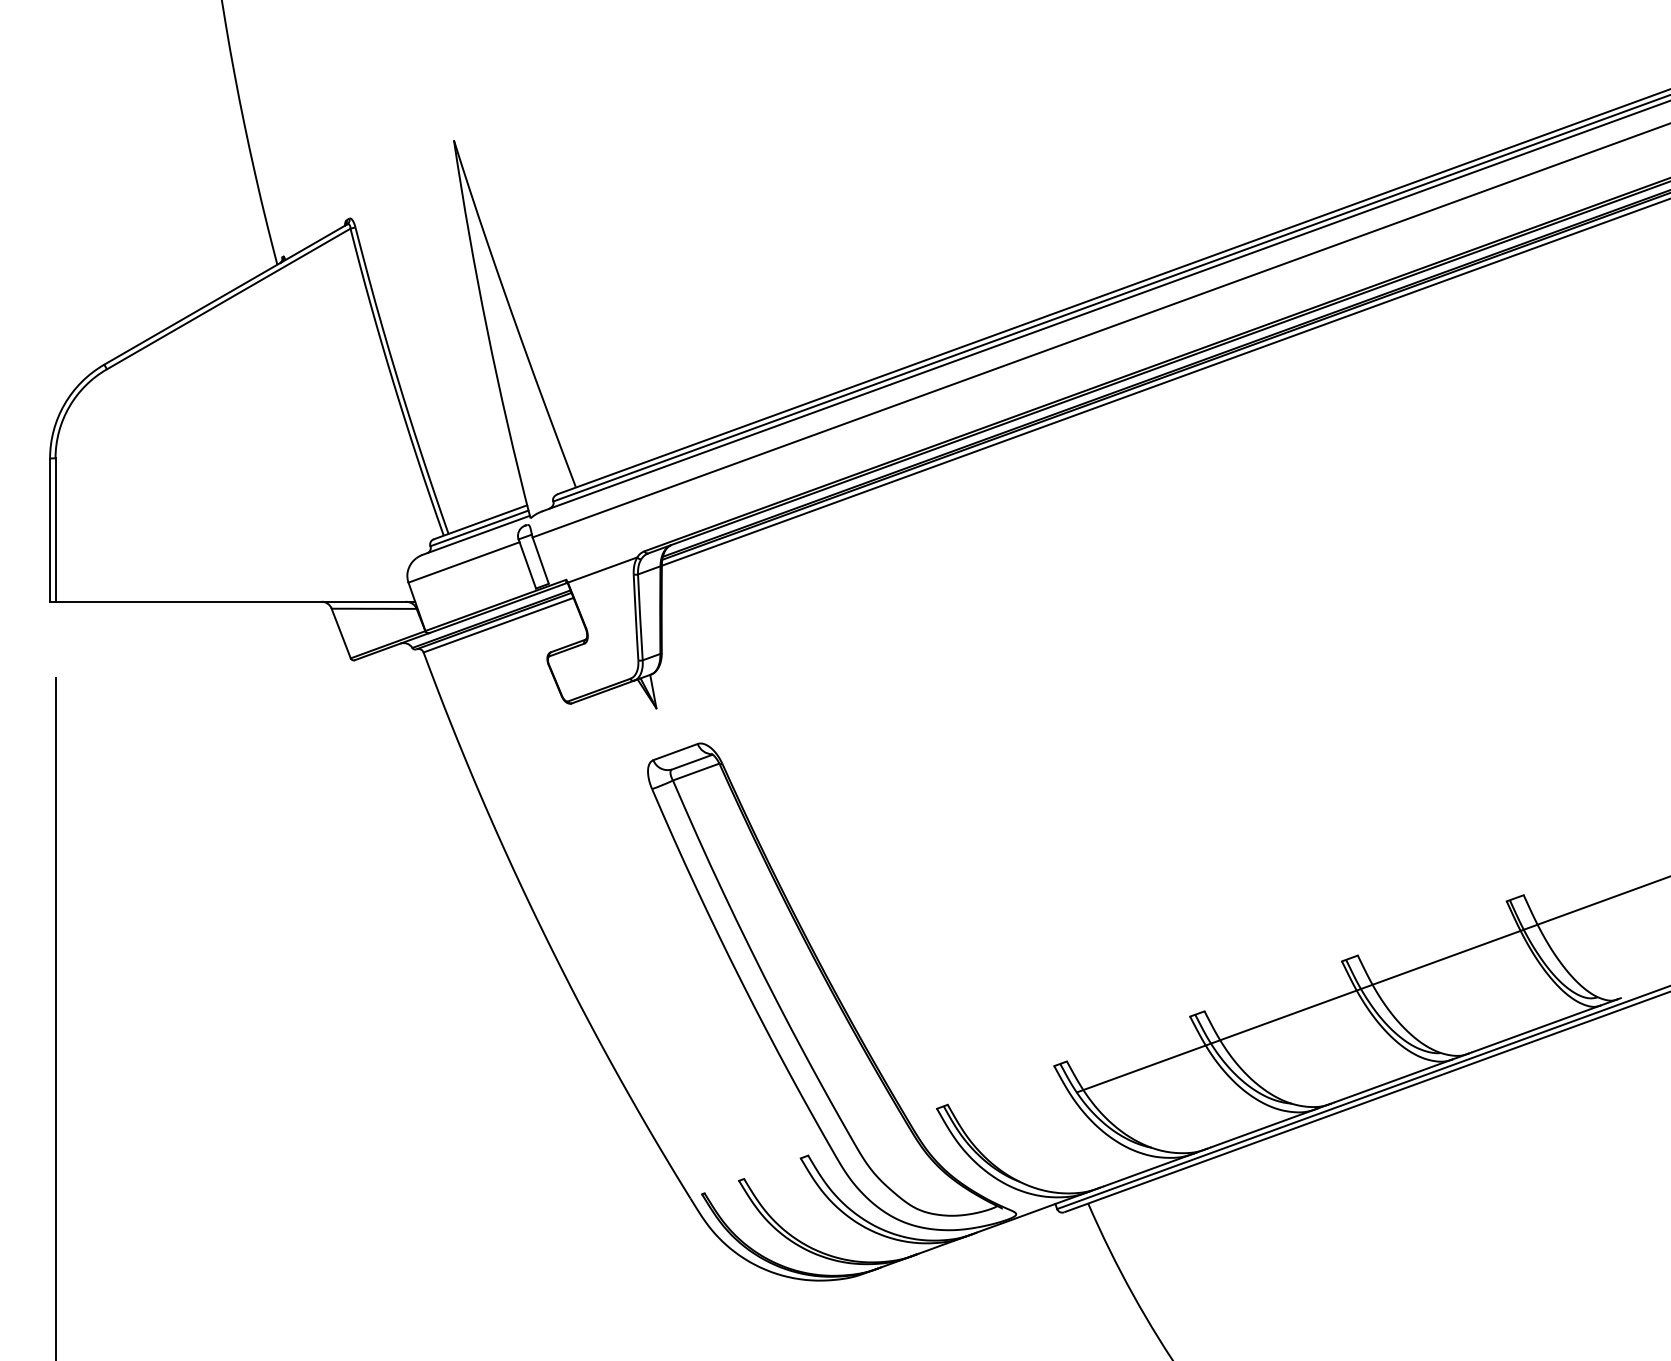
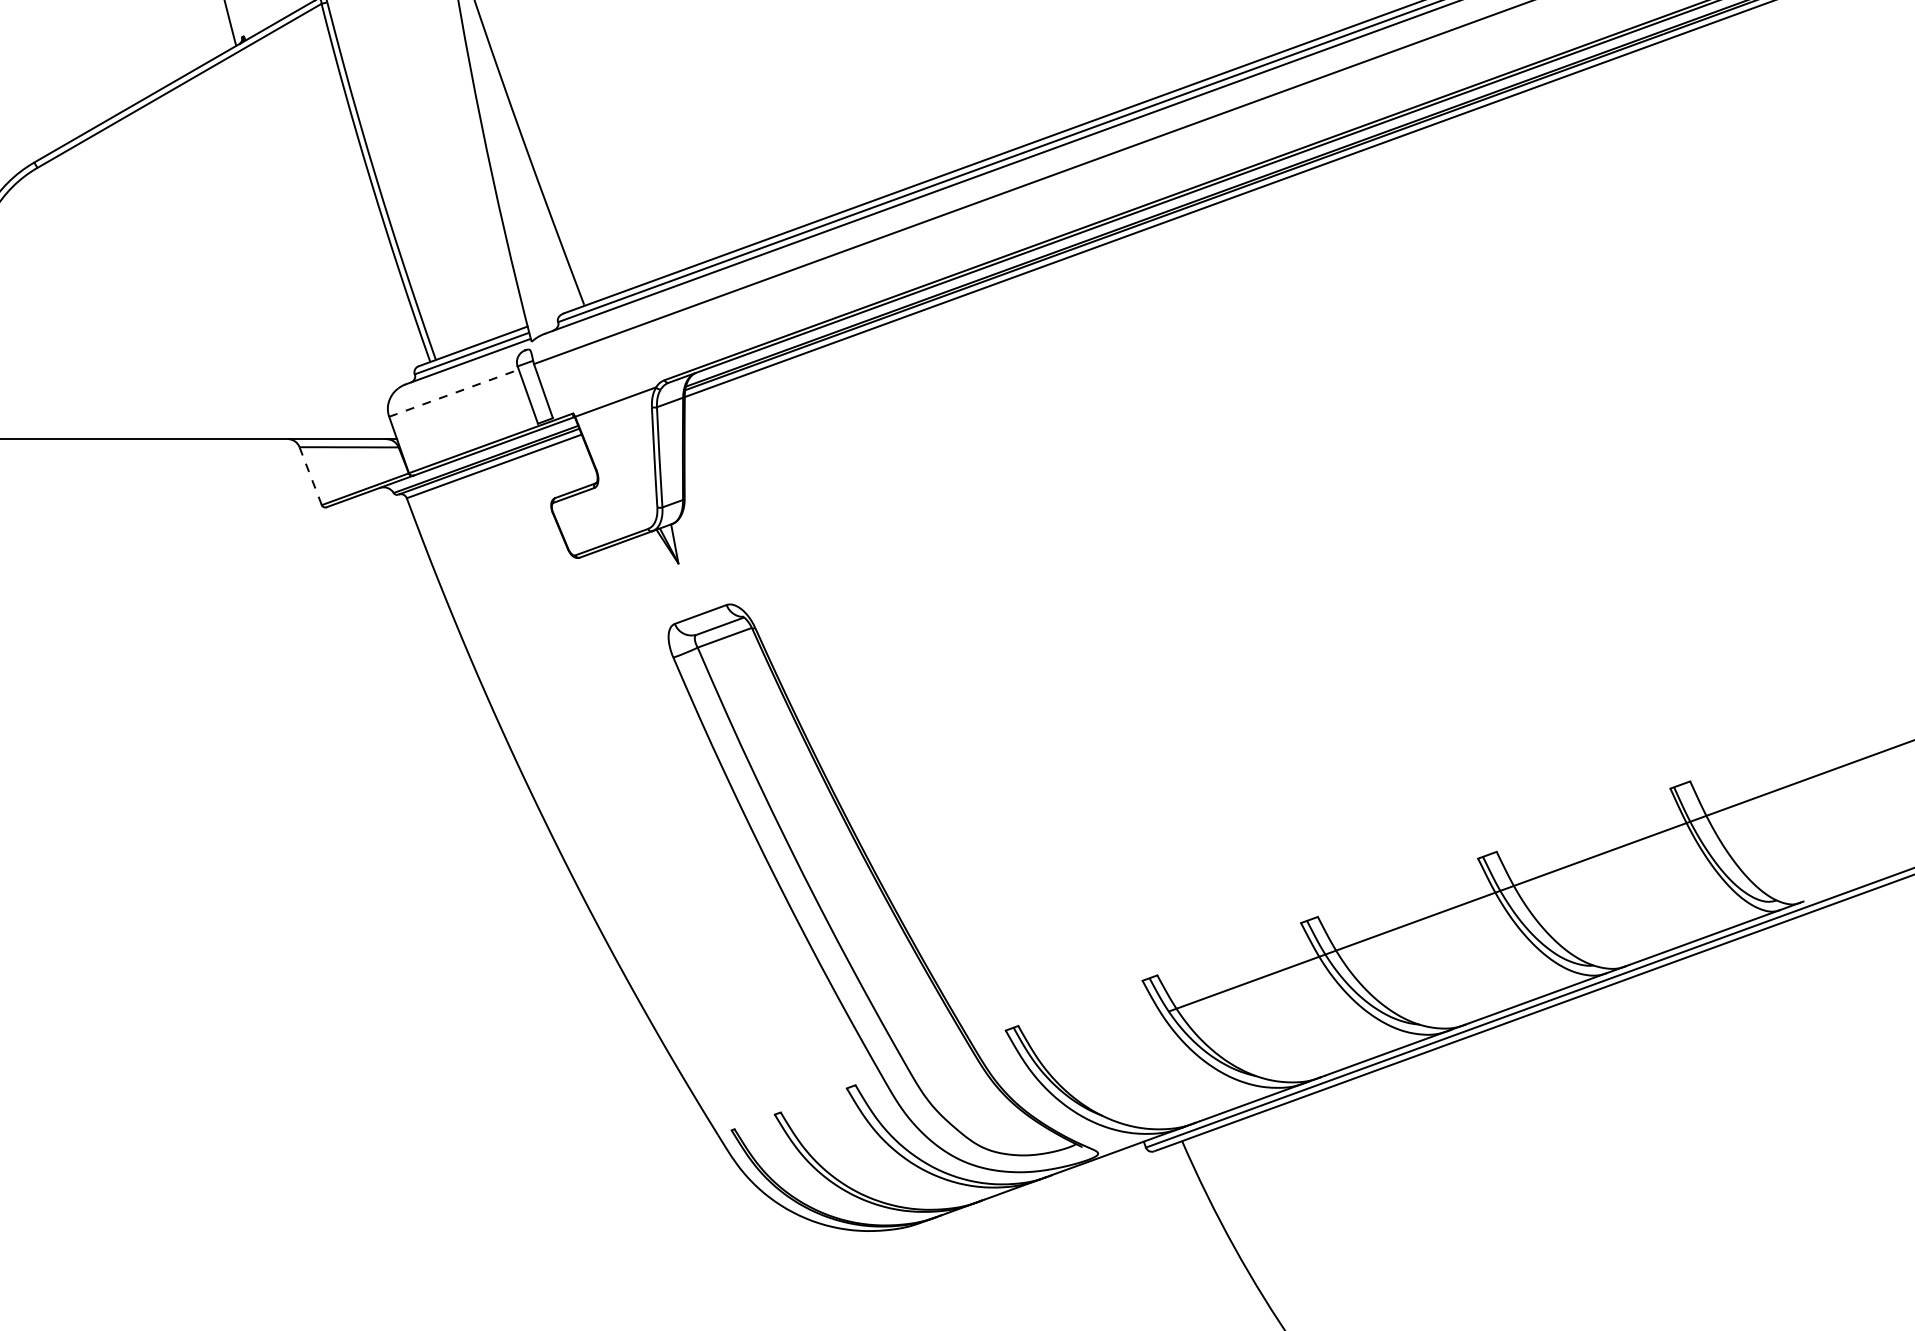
line: (464, 562) -> (454, 393), solid -> dashed
line: (341, 633) -> (311, 476), solid -> dashed

